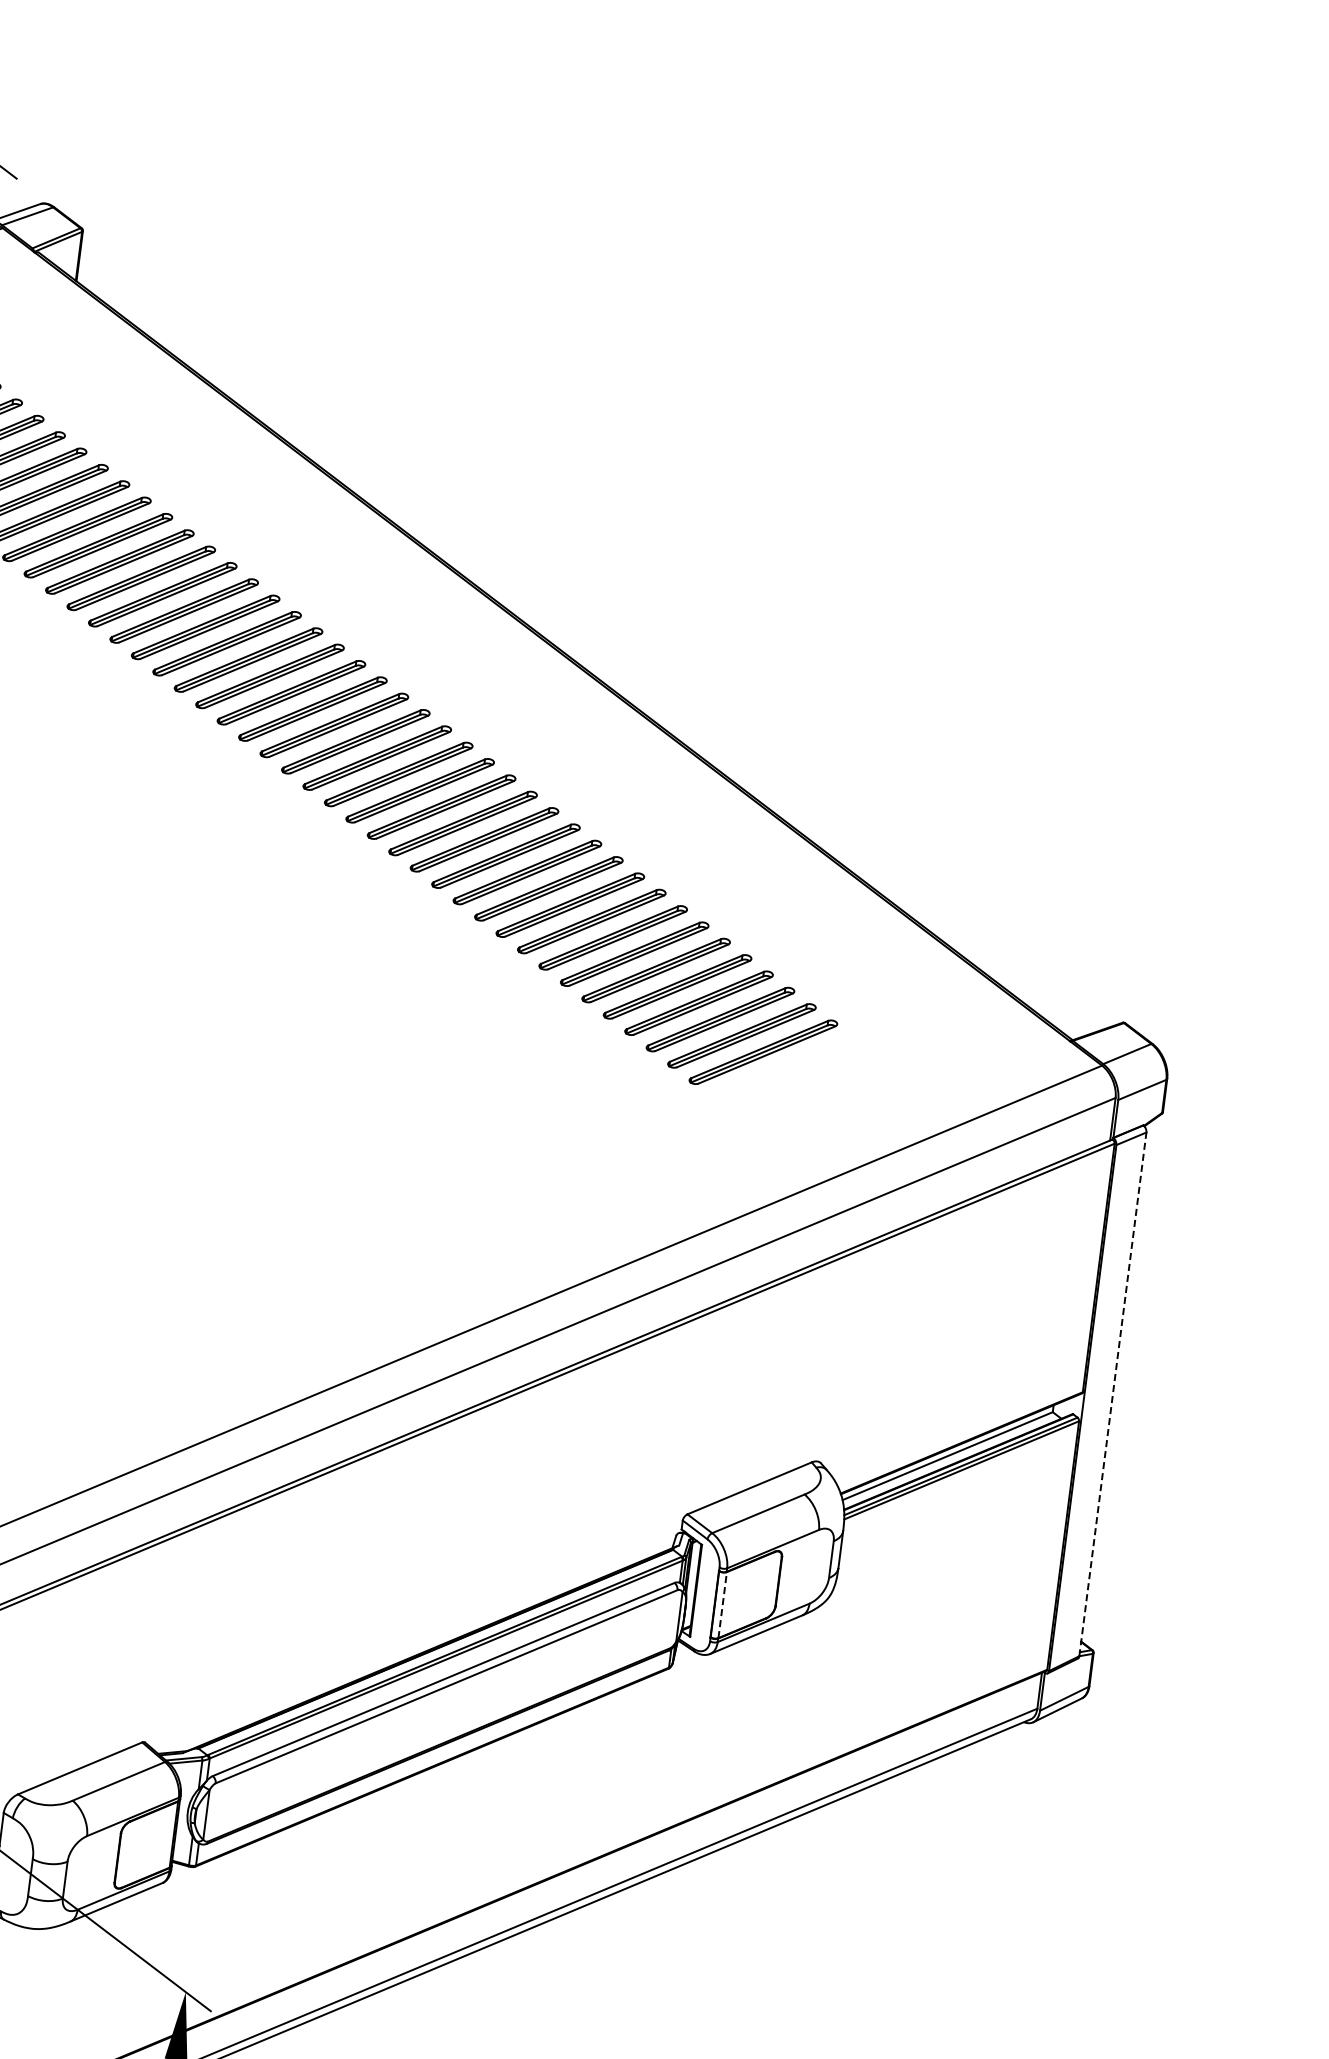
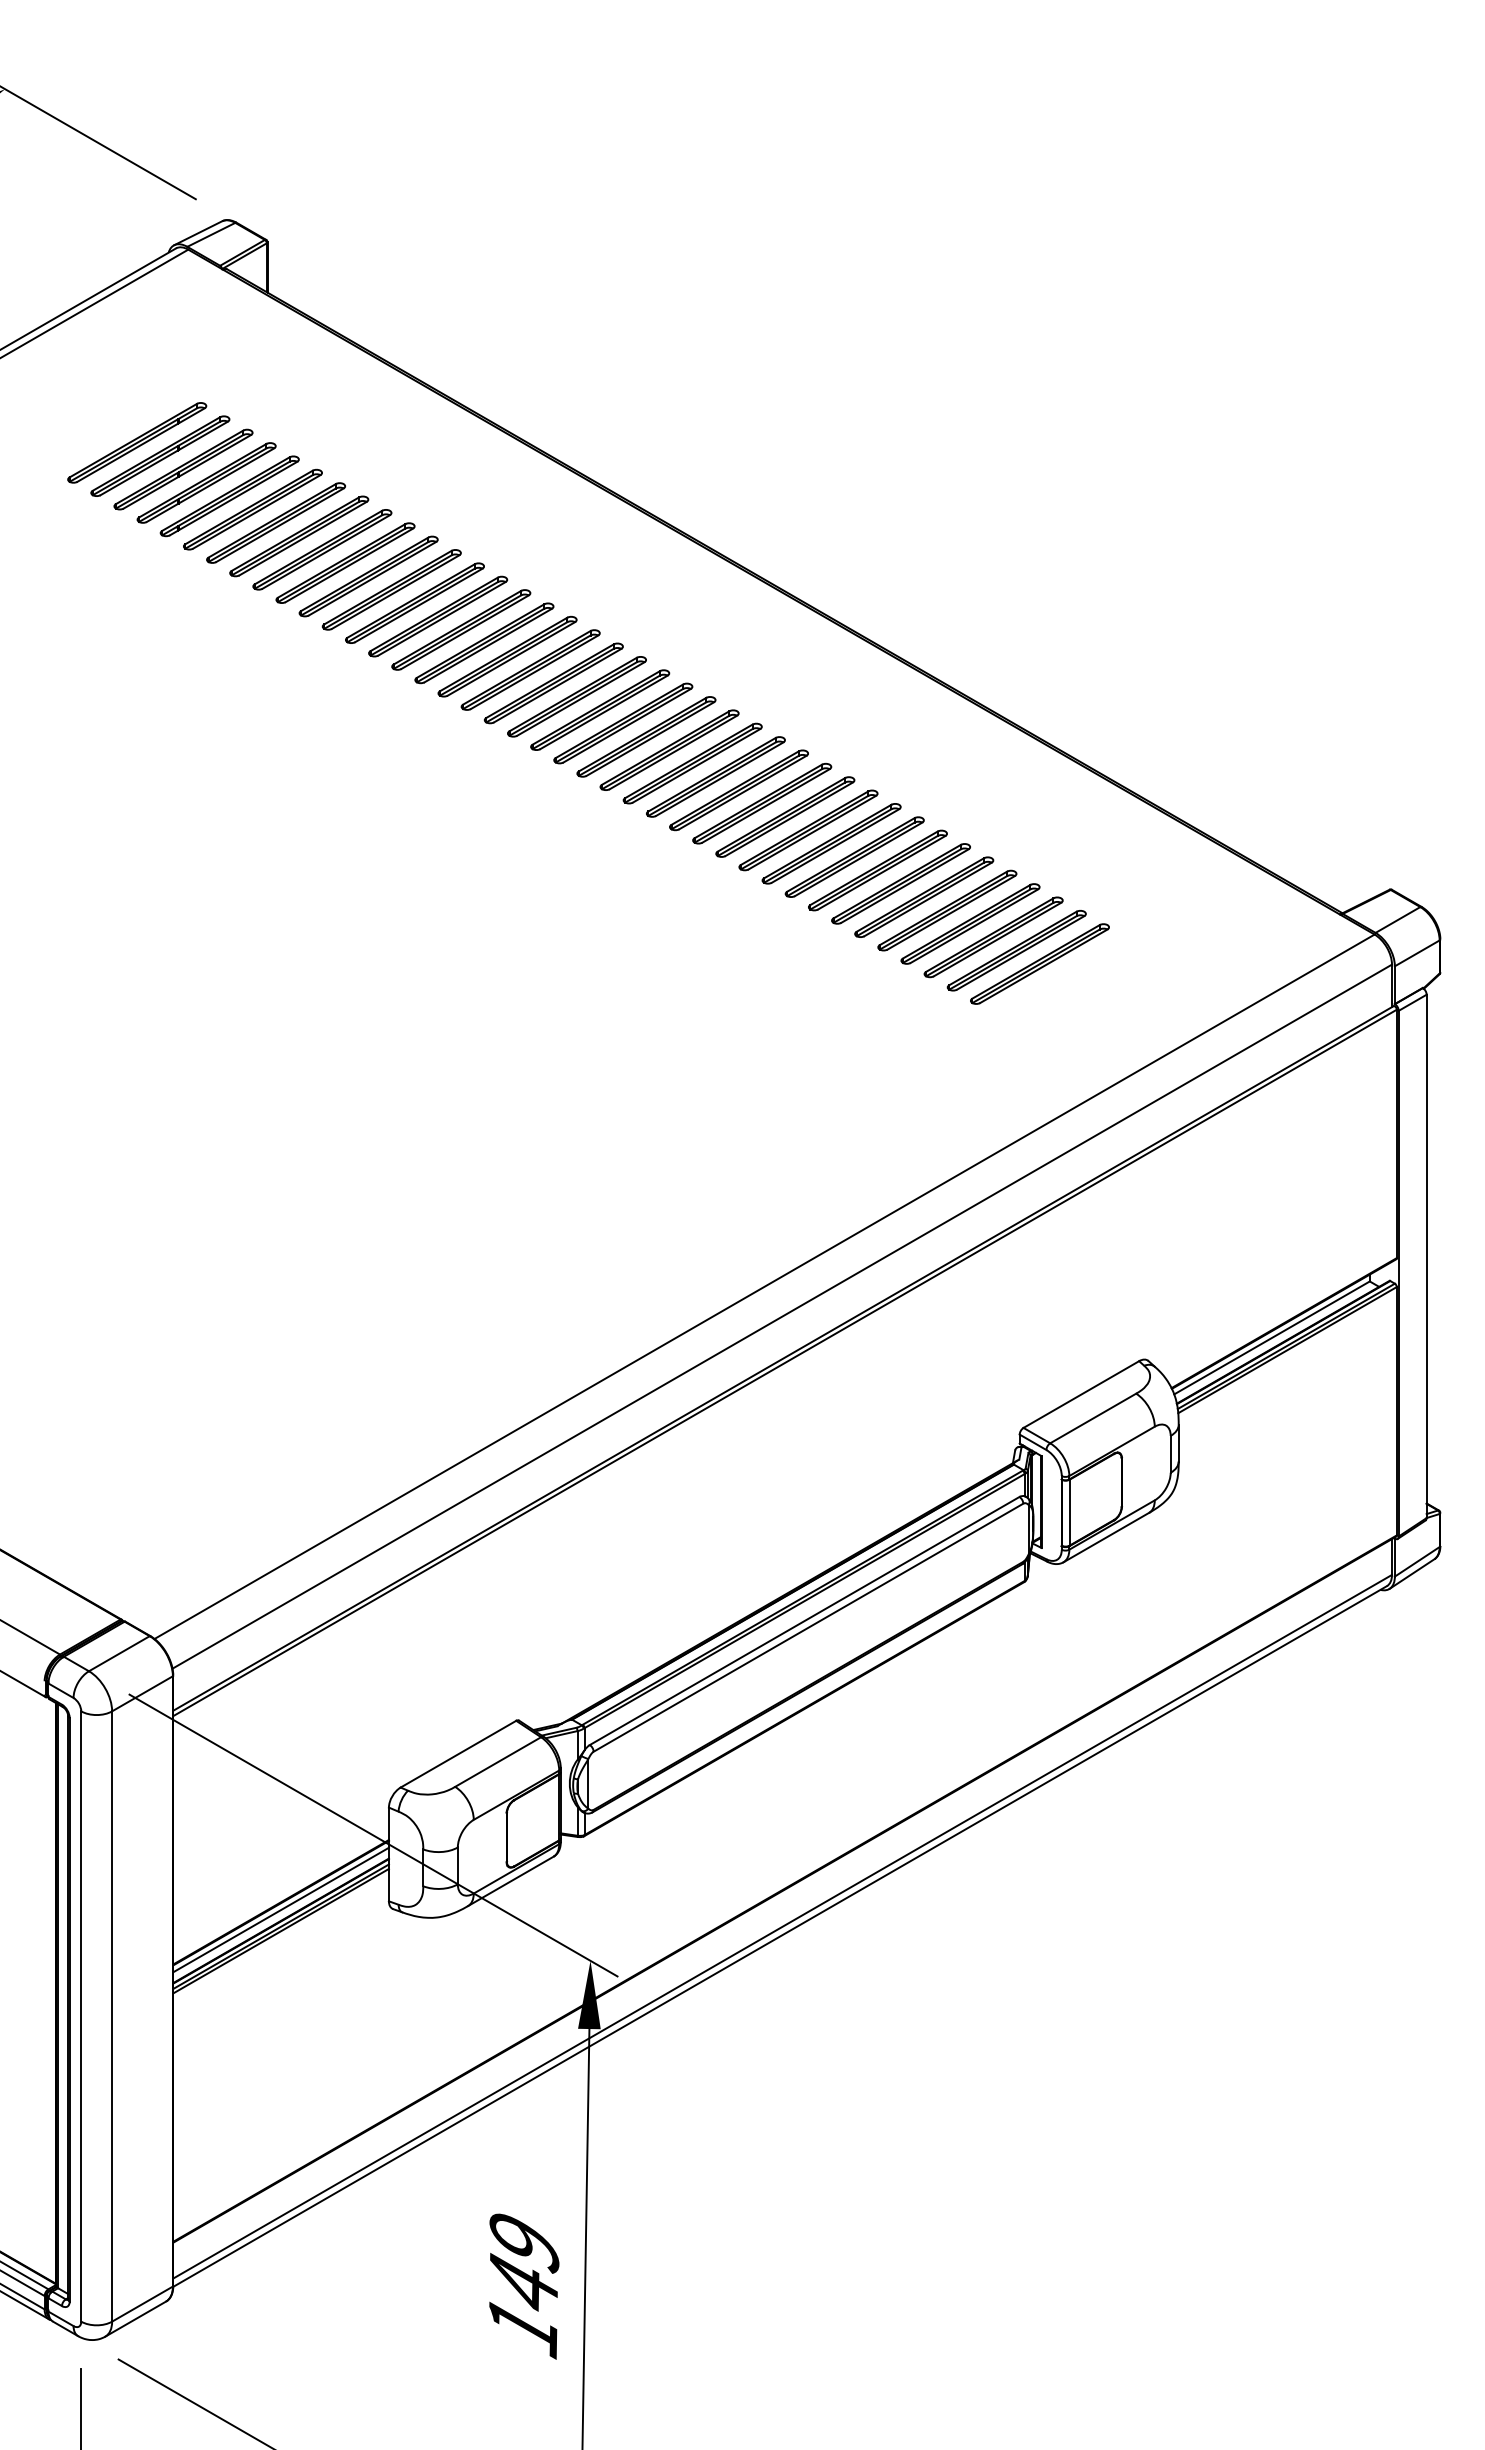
line: (1112, 1394) -> (1426, 1256), dashed -> solid
line: (722, 1604) -> (1069, 1512), dashed -> solid

